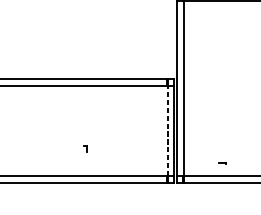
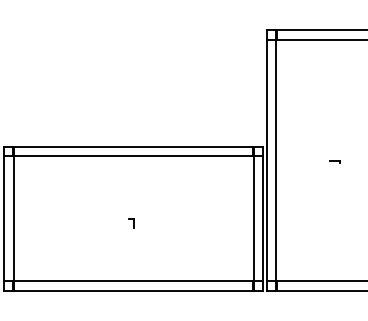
line: (167, 130) -> (253, 218), dashed -> solid
part: (85, 148) -> (131, 223), moved
part: (221, 163) -> (334, 161), moved

